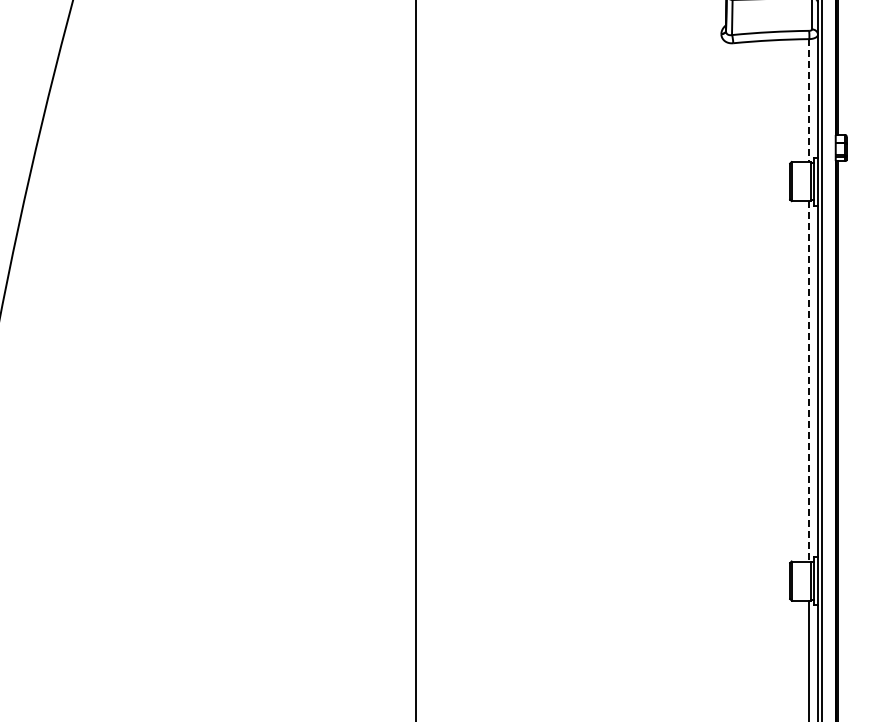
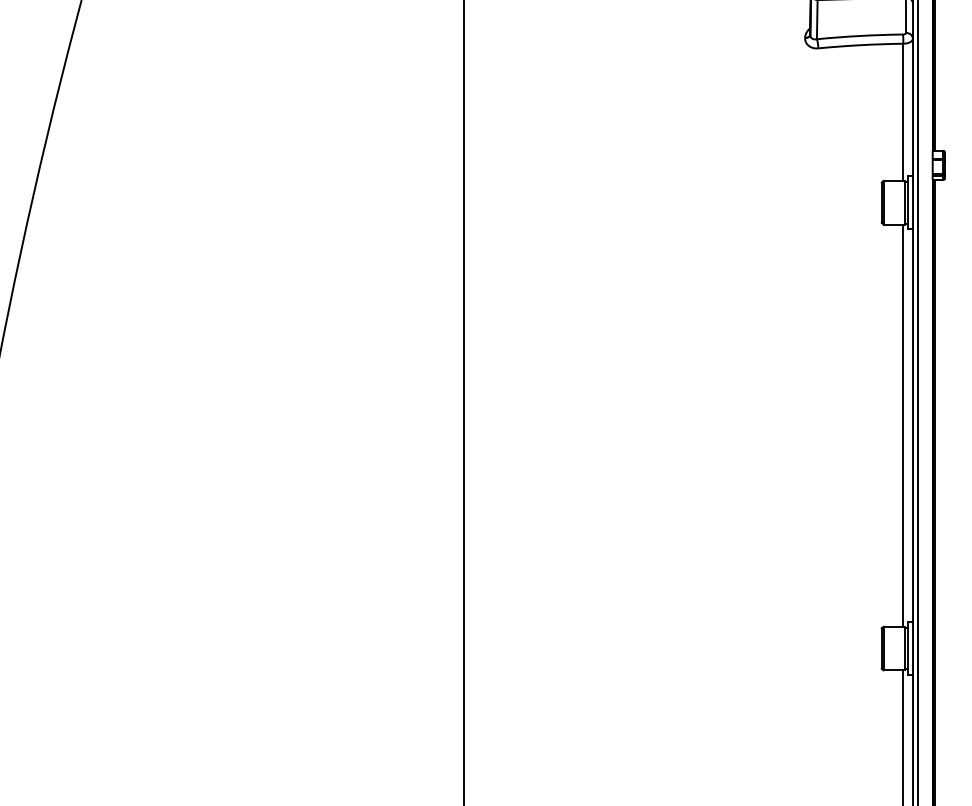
line: (809, 101) -> (903, 113), dashed -> solid
line: (809, 381) -> (903, 425), dashed -> solid

